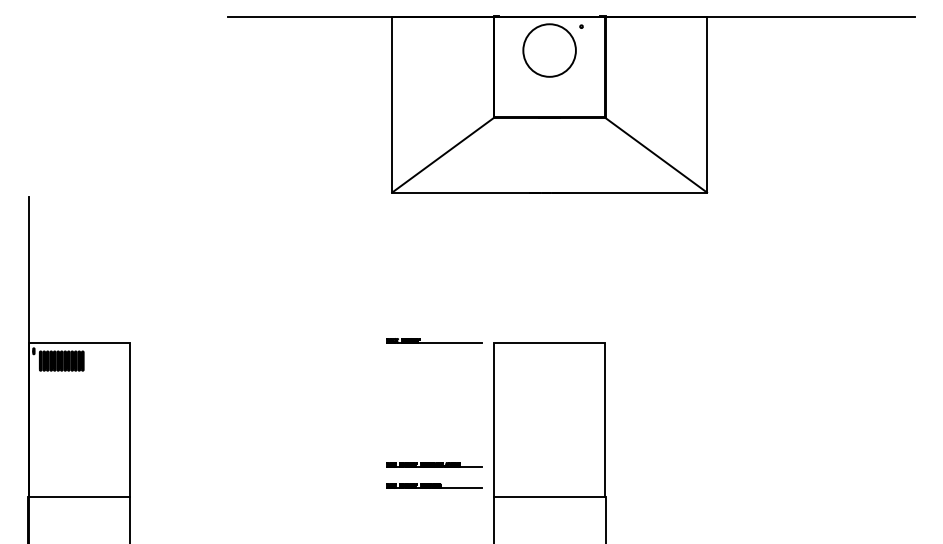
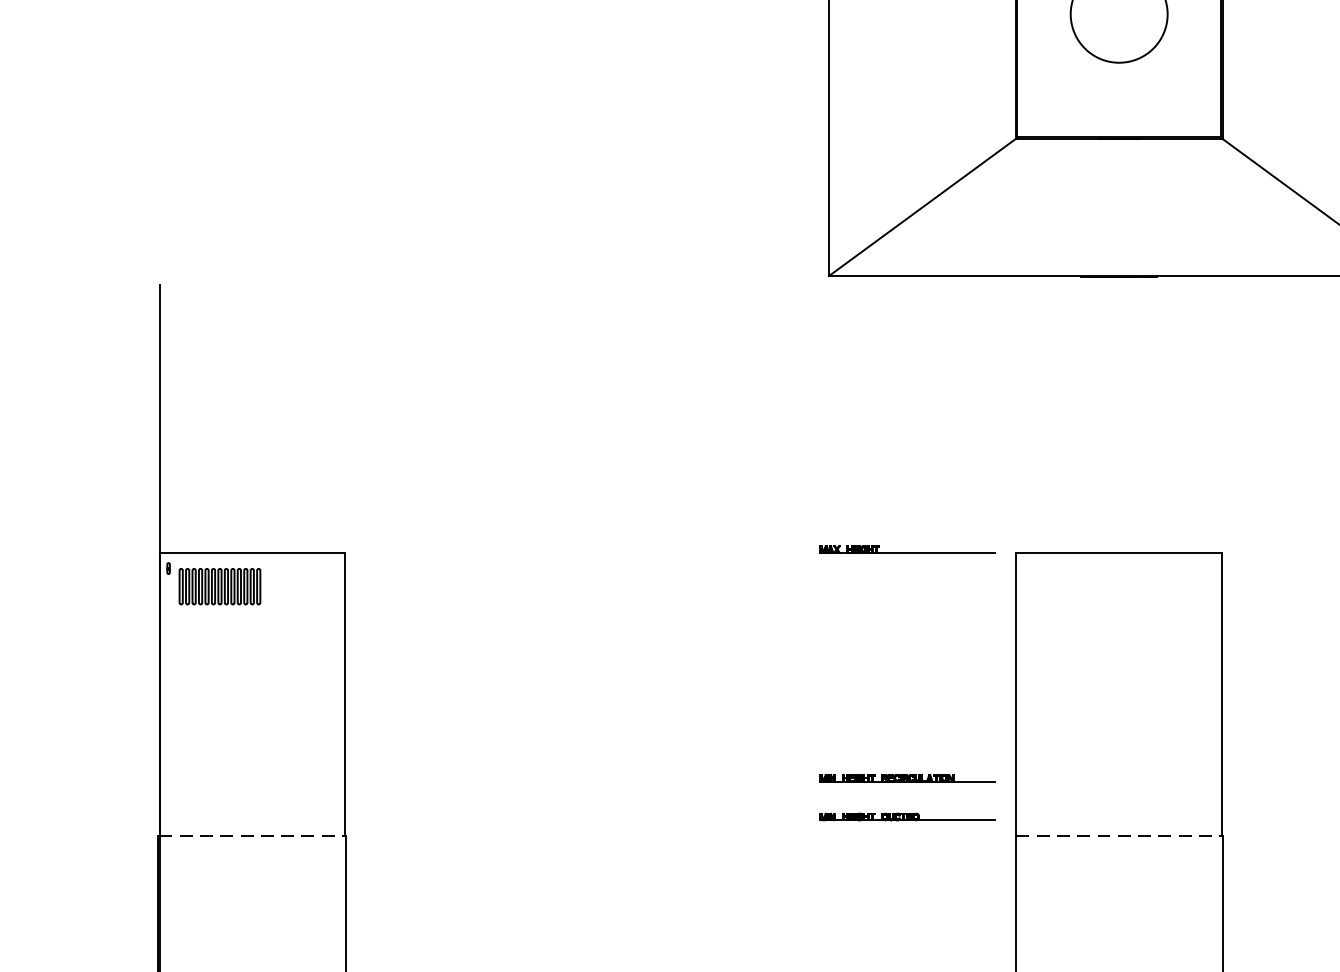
line: (79, 496) -> (252, 836), solid -> dashed
line: (549, 496) -> (1118, 836), solid -> dashed

